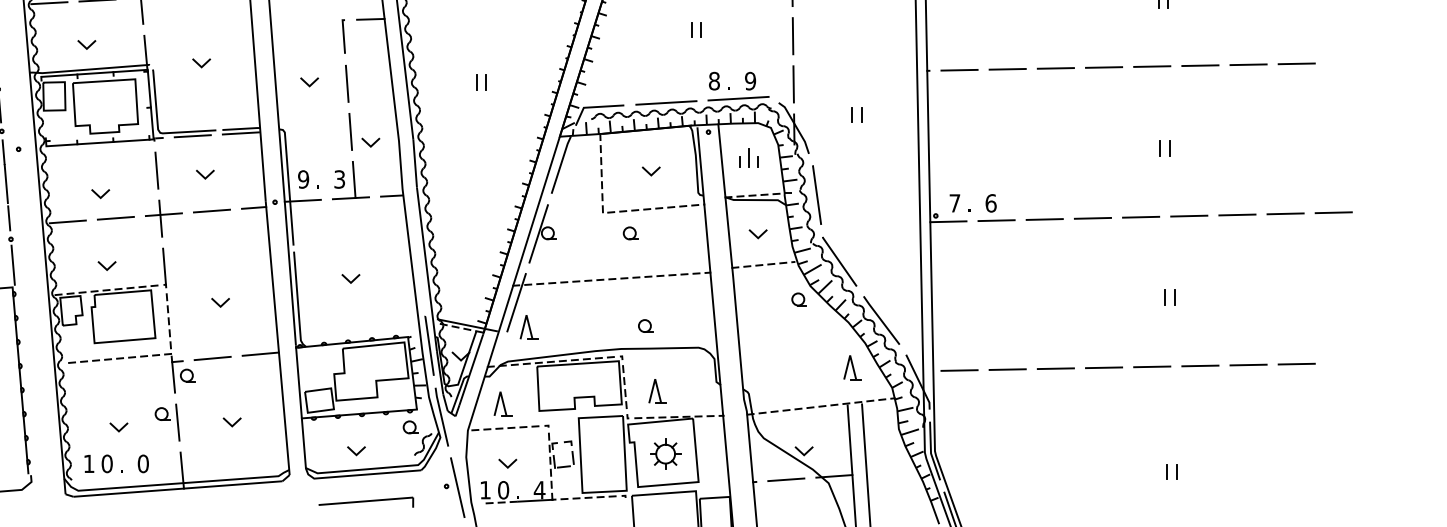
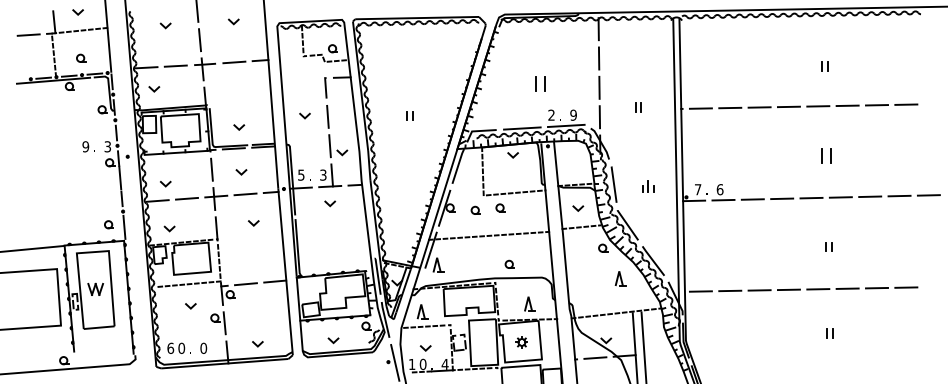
part: (696, 30) -> (540, 84), size x1.6
line: (85, 45) -> (153, 89), moved
line: (200, 63) -> (238, 127), moved
text: (714, 79) -> (551, 114), 8 -> 2
part: (857, 114) -> (638, 107), moved
part: (1164, 148) -> (825, 156), size x1.6
part: (748, 158) -> (648, 186), moved
line: (650, 171) -> (512, 155), moved
text: (303, 178) -> (301, 174), 9 -> 5
line: (98, 193) -> (164, 183), moved
part: (589, 235) -> (475, 209), added
line: (105, 265) -> (168, 228), moved
line: (353, 278) -> (331, 203), moved
line: (218, 303) -> (252, 223), moved
part: (852, 367) -> (620, 278), moved
part: (656, 390) -> (529, 303), moved
line: (231, 423) -> (257, 344), moved
line: (118, 427) -> (190, 306), moved
part: (665, 454) -> (521, 342), size x0.6
text: (88, 462) -> (170, 347), 1 -> 6
part: (1170, 472) -> (829, 333), moved
part: (366, 501) -> (339, 371), removed

